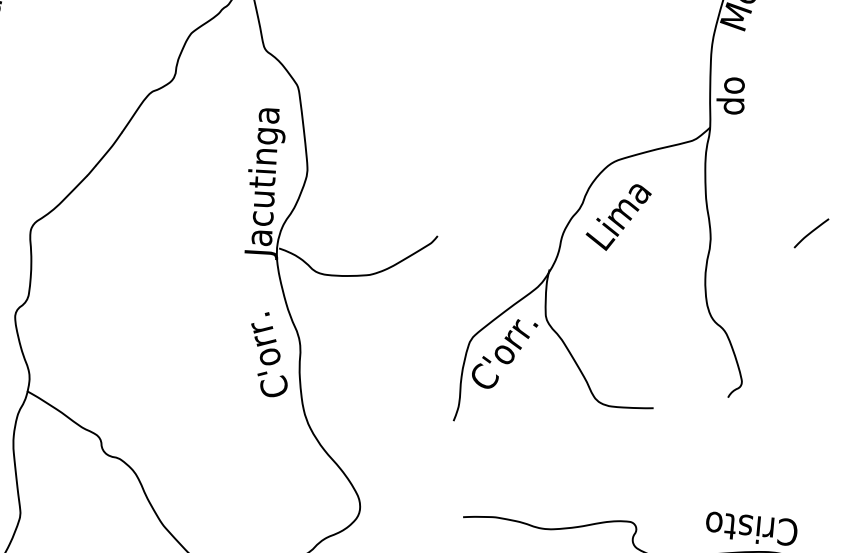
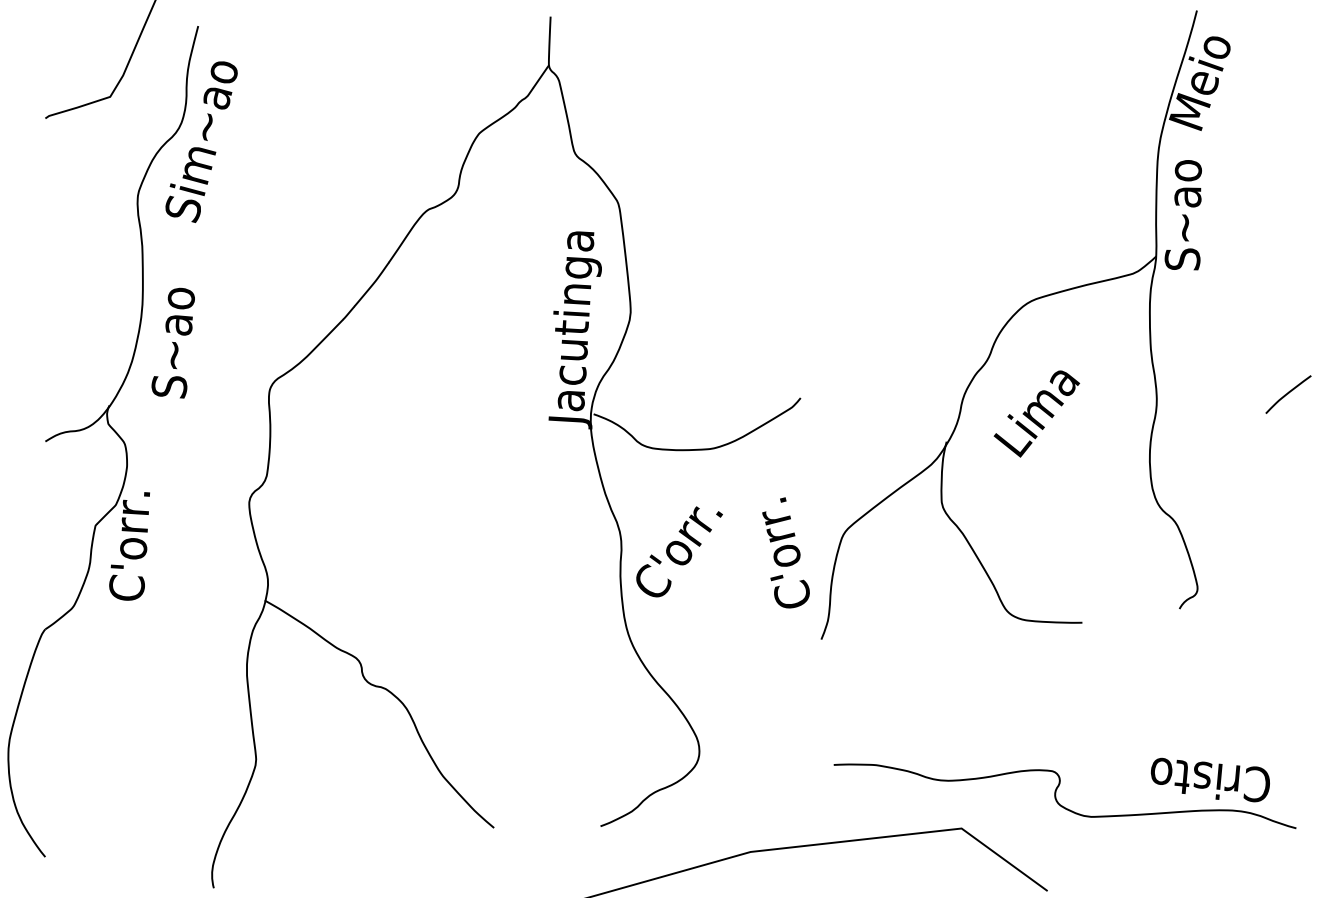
text: (731, 96) -> (1183, 215), do -> S~ao
text: (618, 217) -> (1036, 413), moved
text: (505, 353) -> (679, 551), moved
text: (269, 354) -> (785, 552), moved

